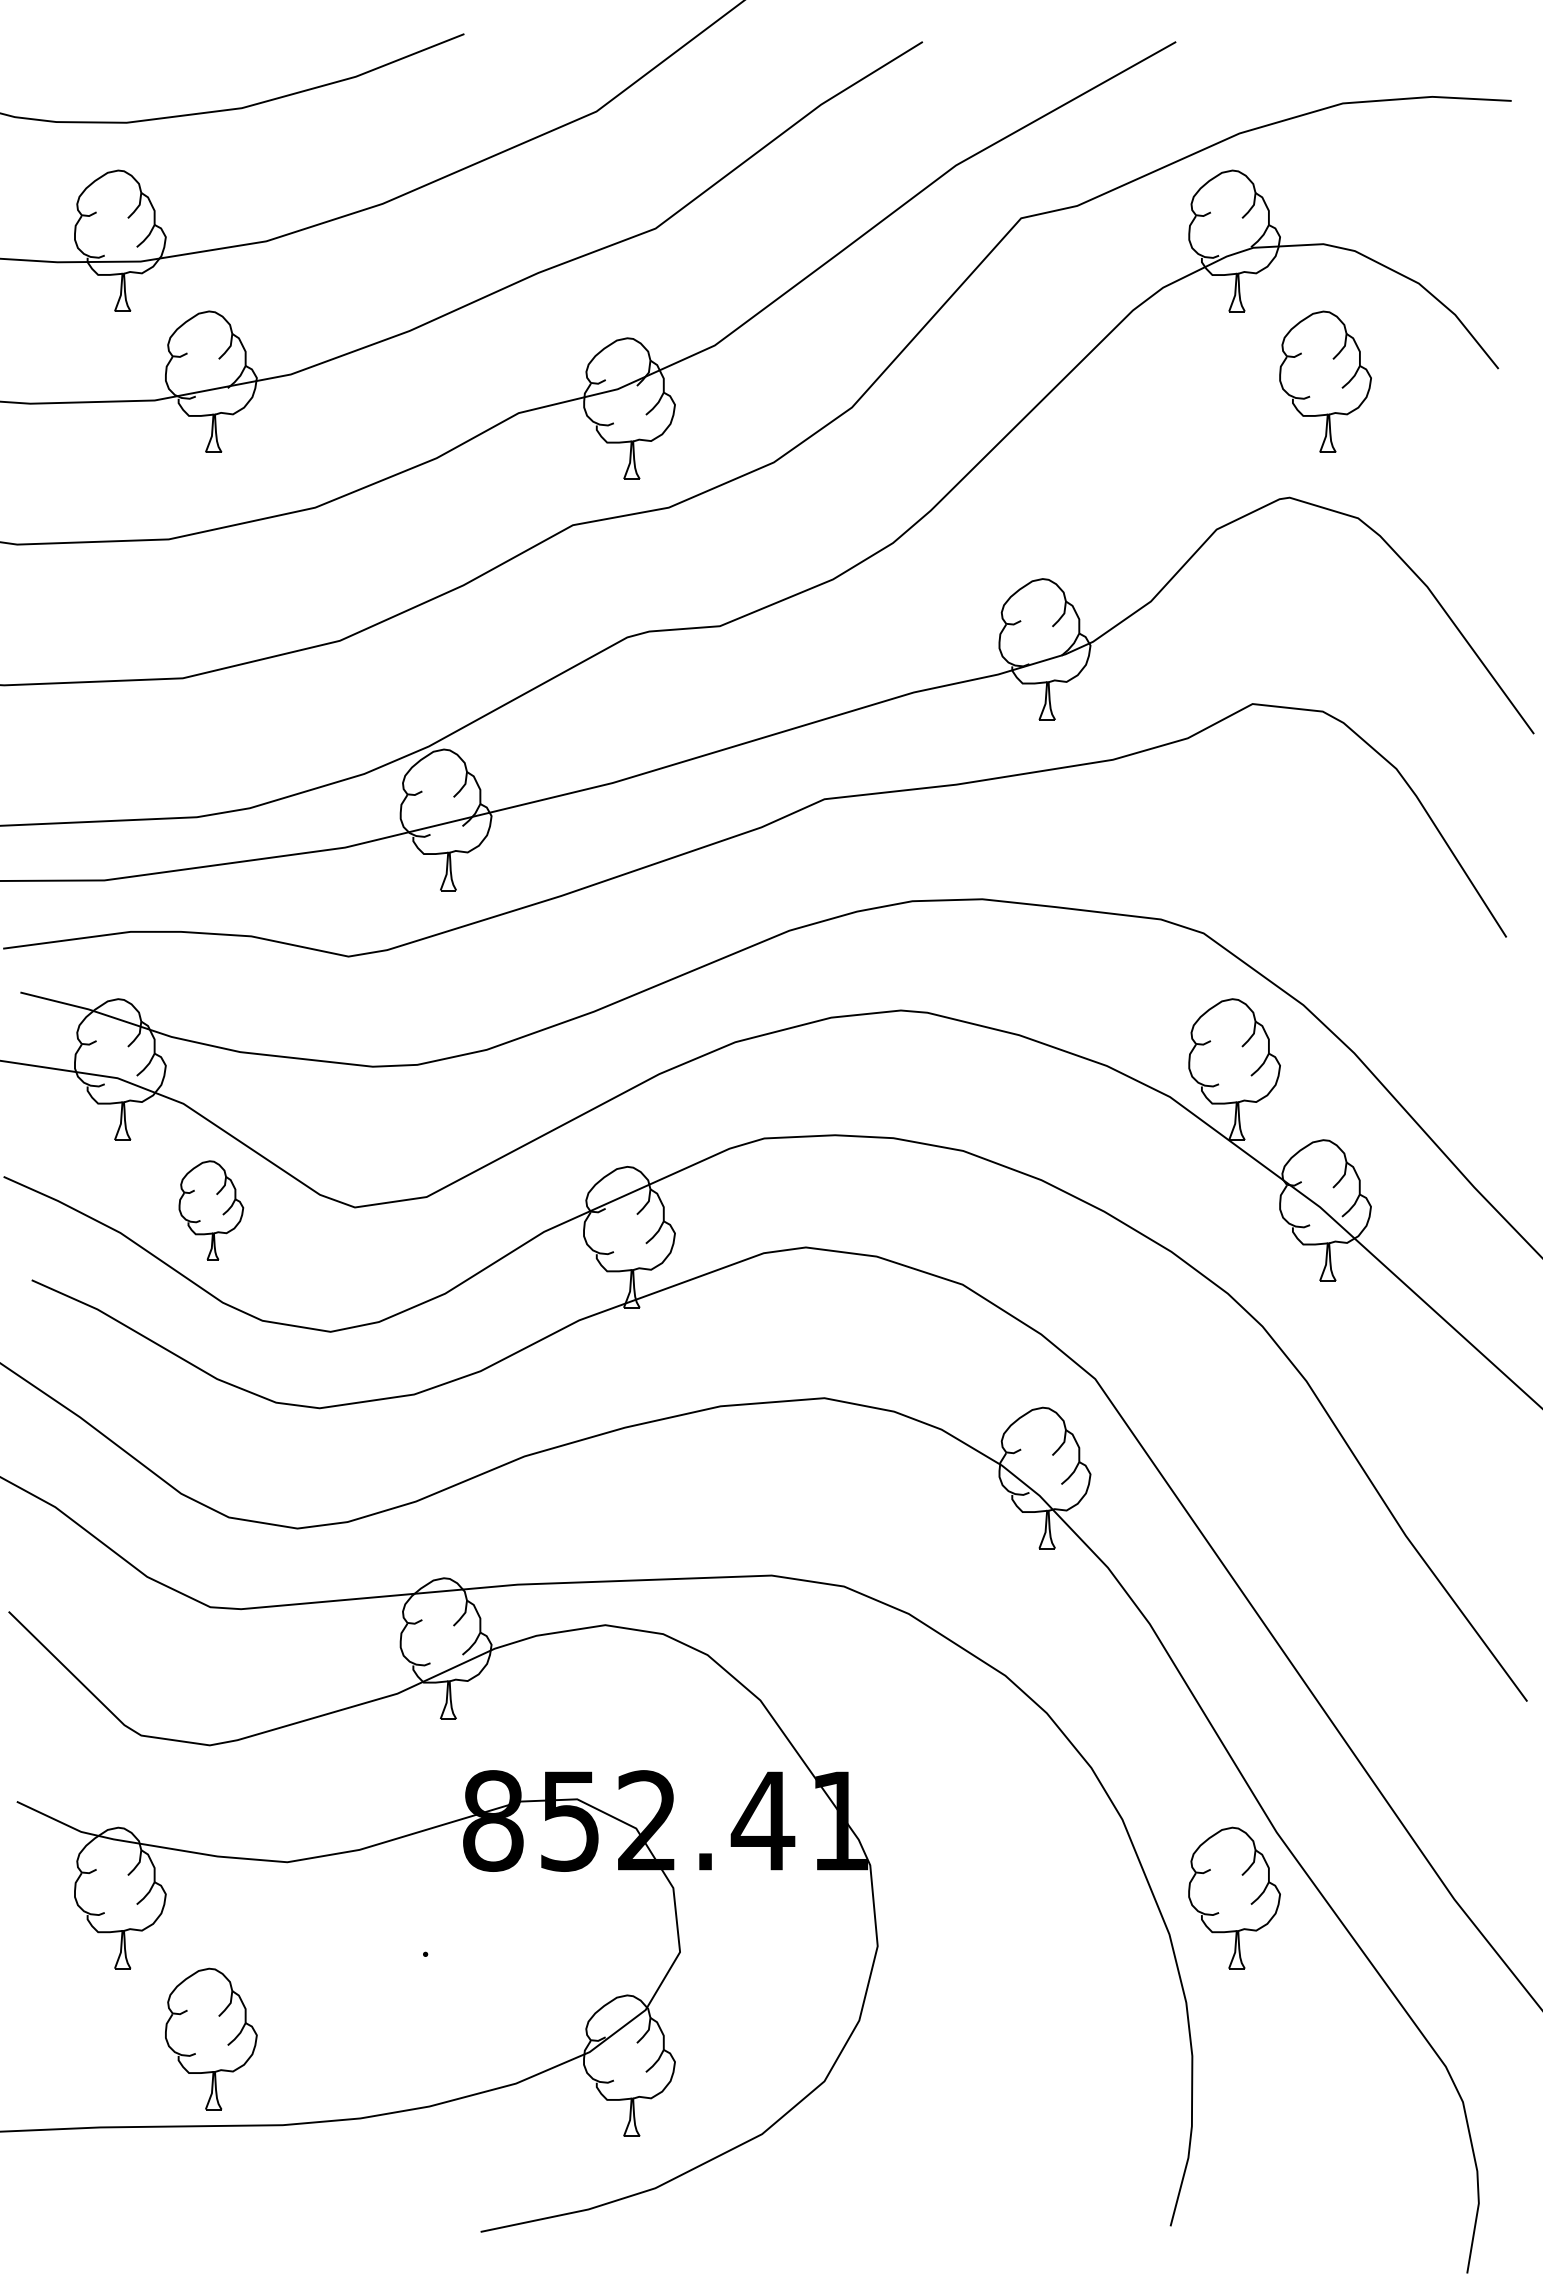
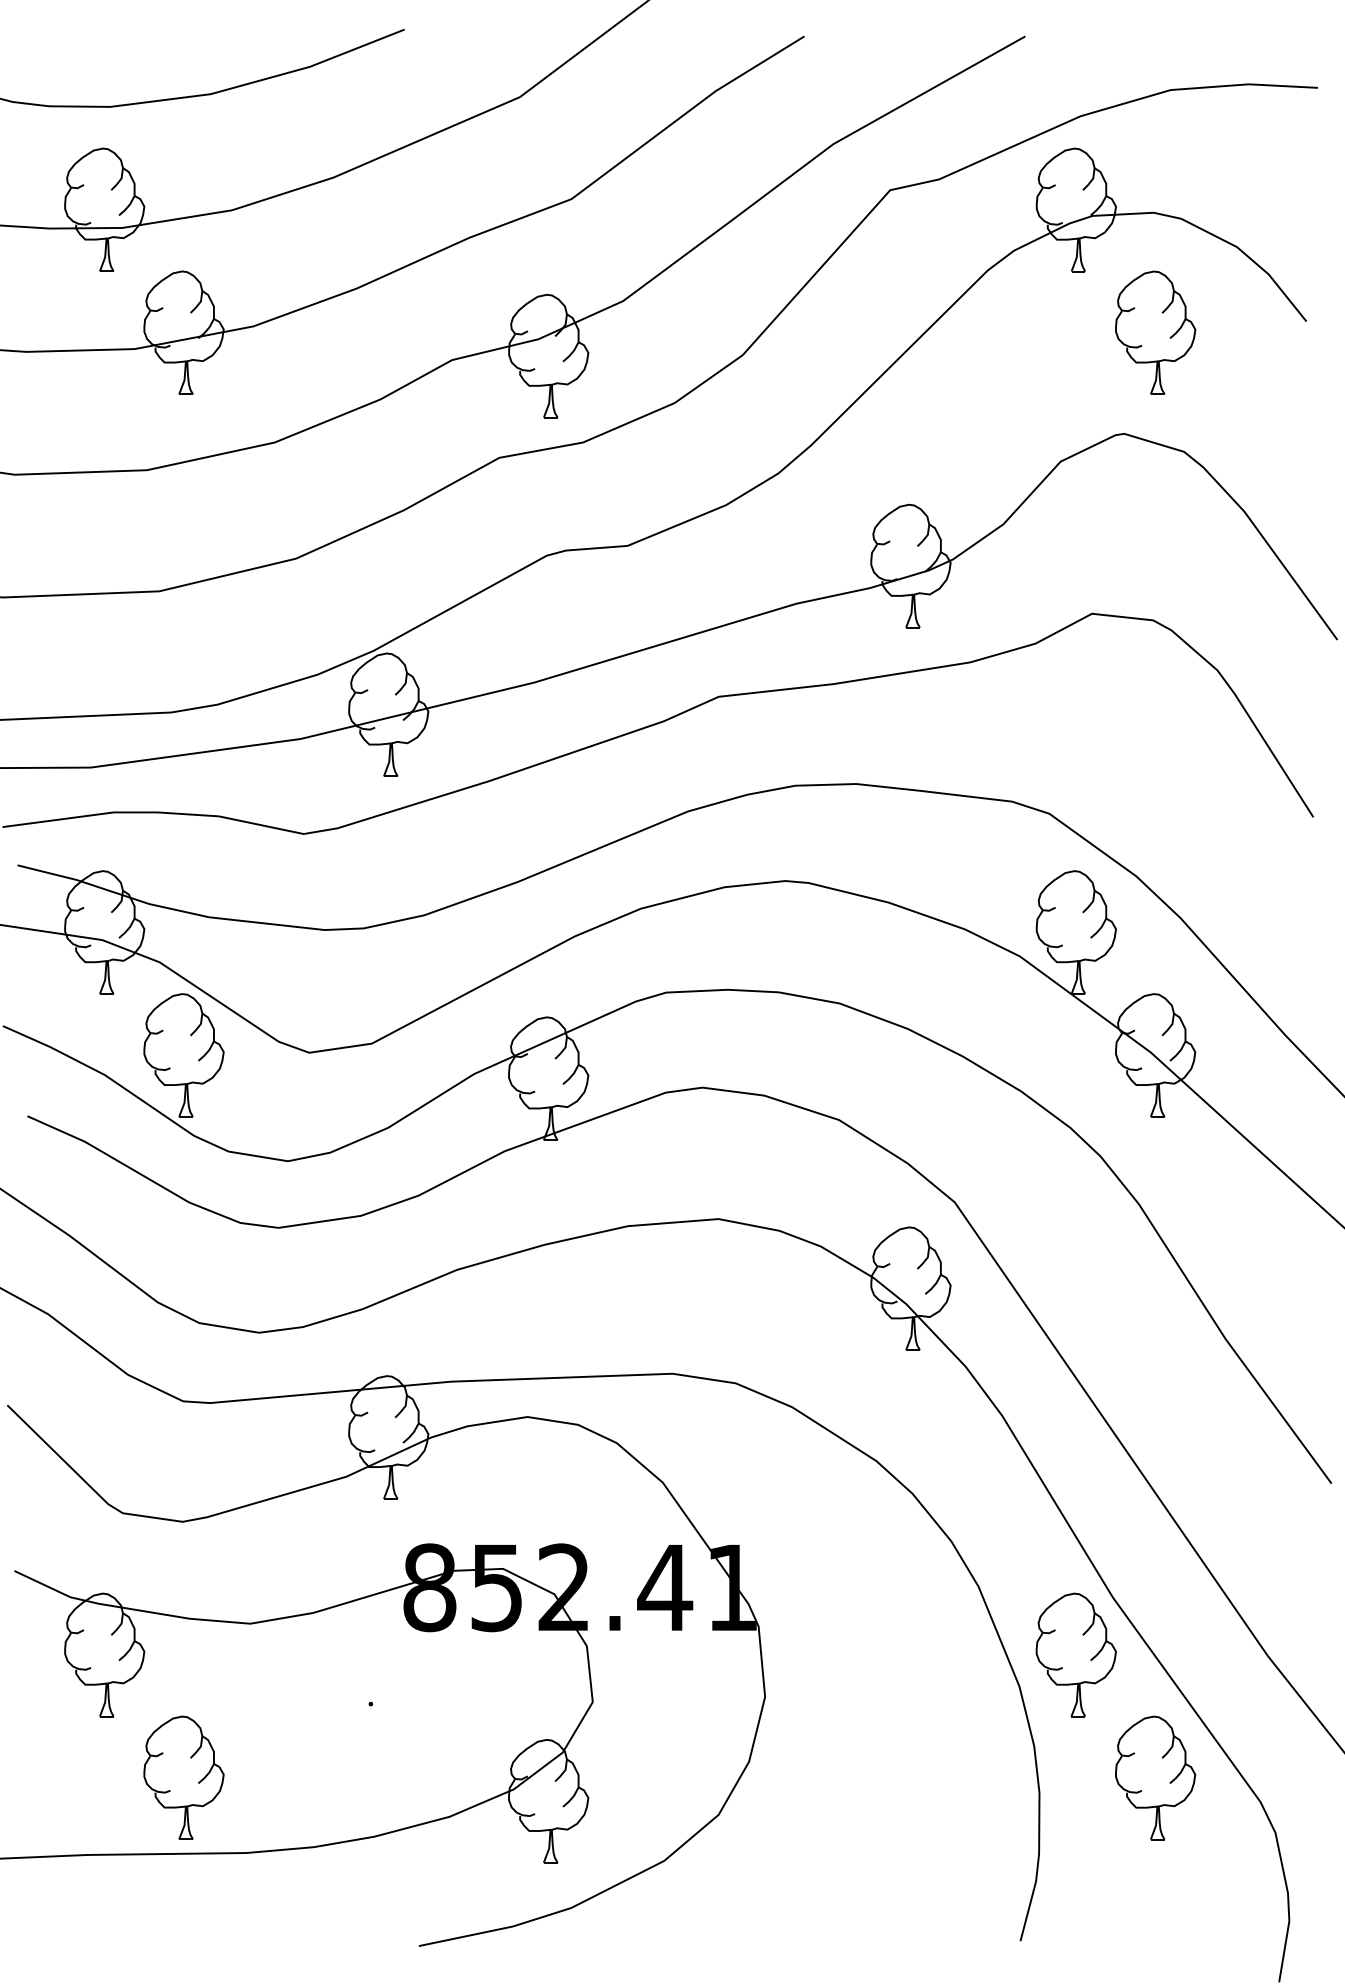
part: (211, 1210) -> (184, 1055), size x1.43
part: (1325, 2038) -> (1155, 1777), added

